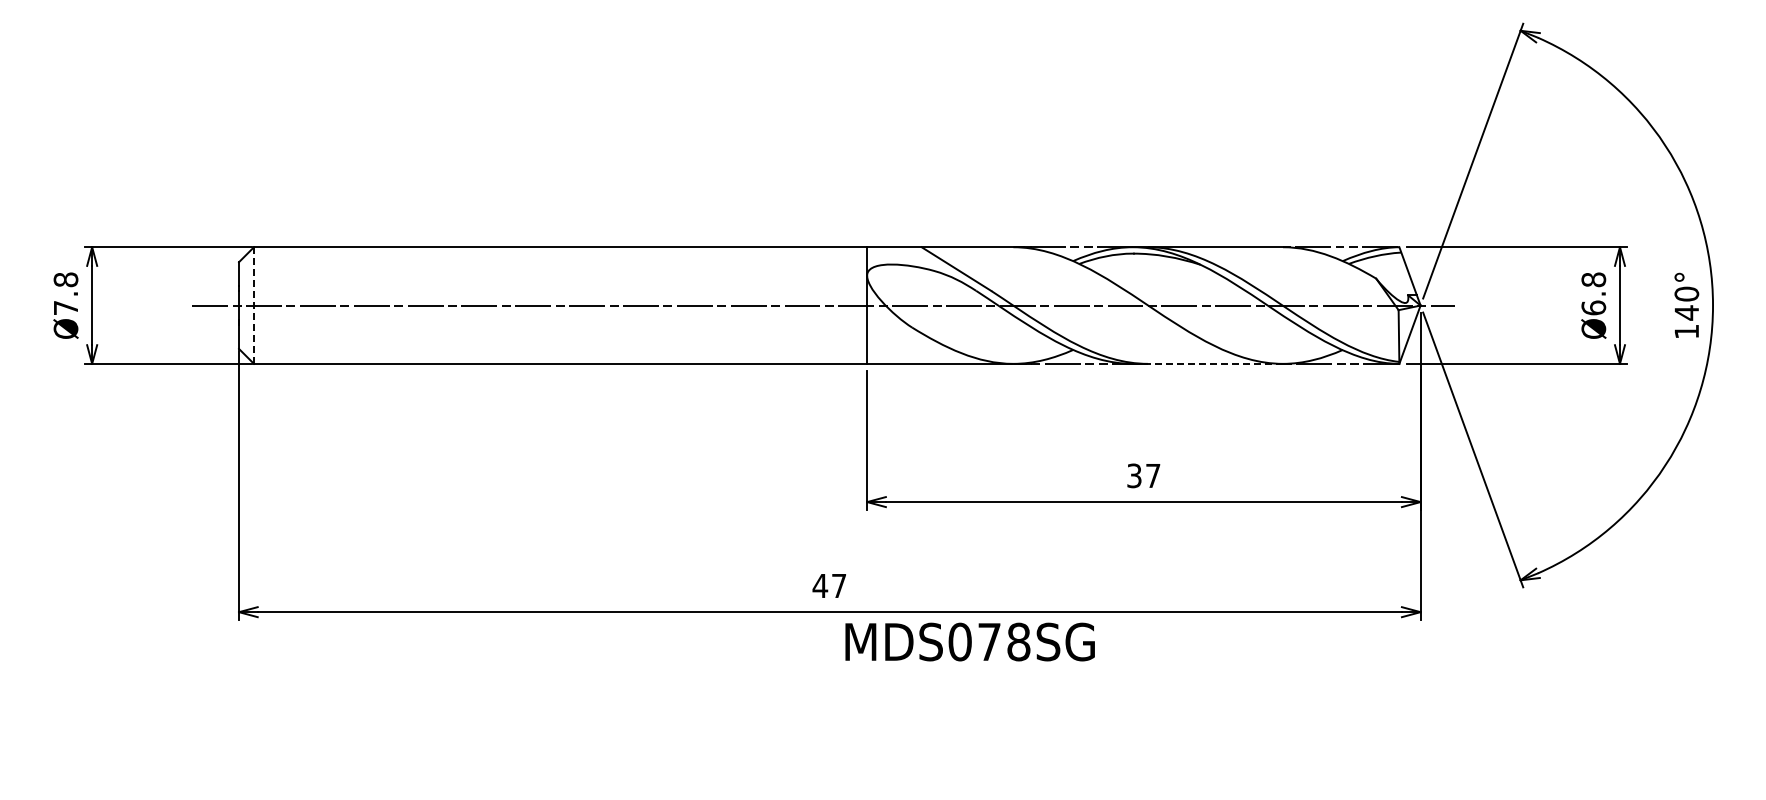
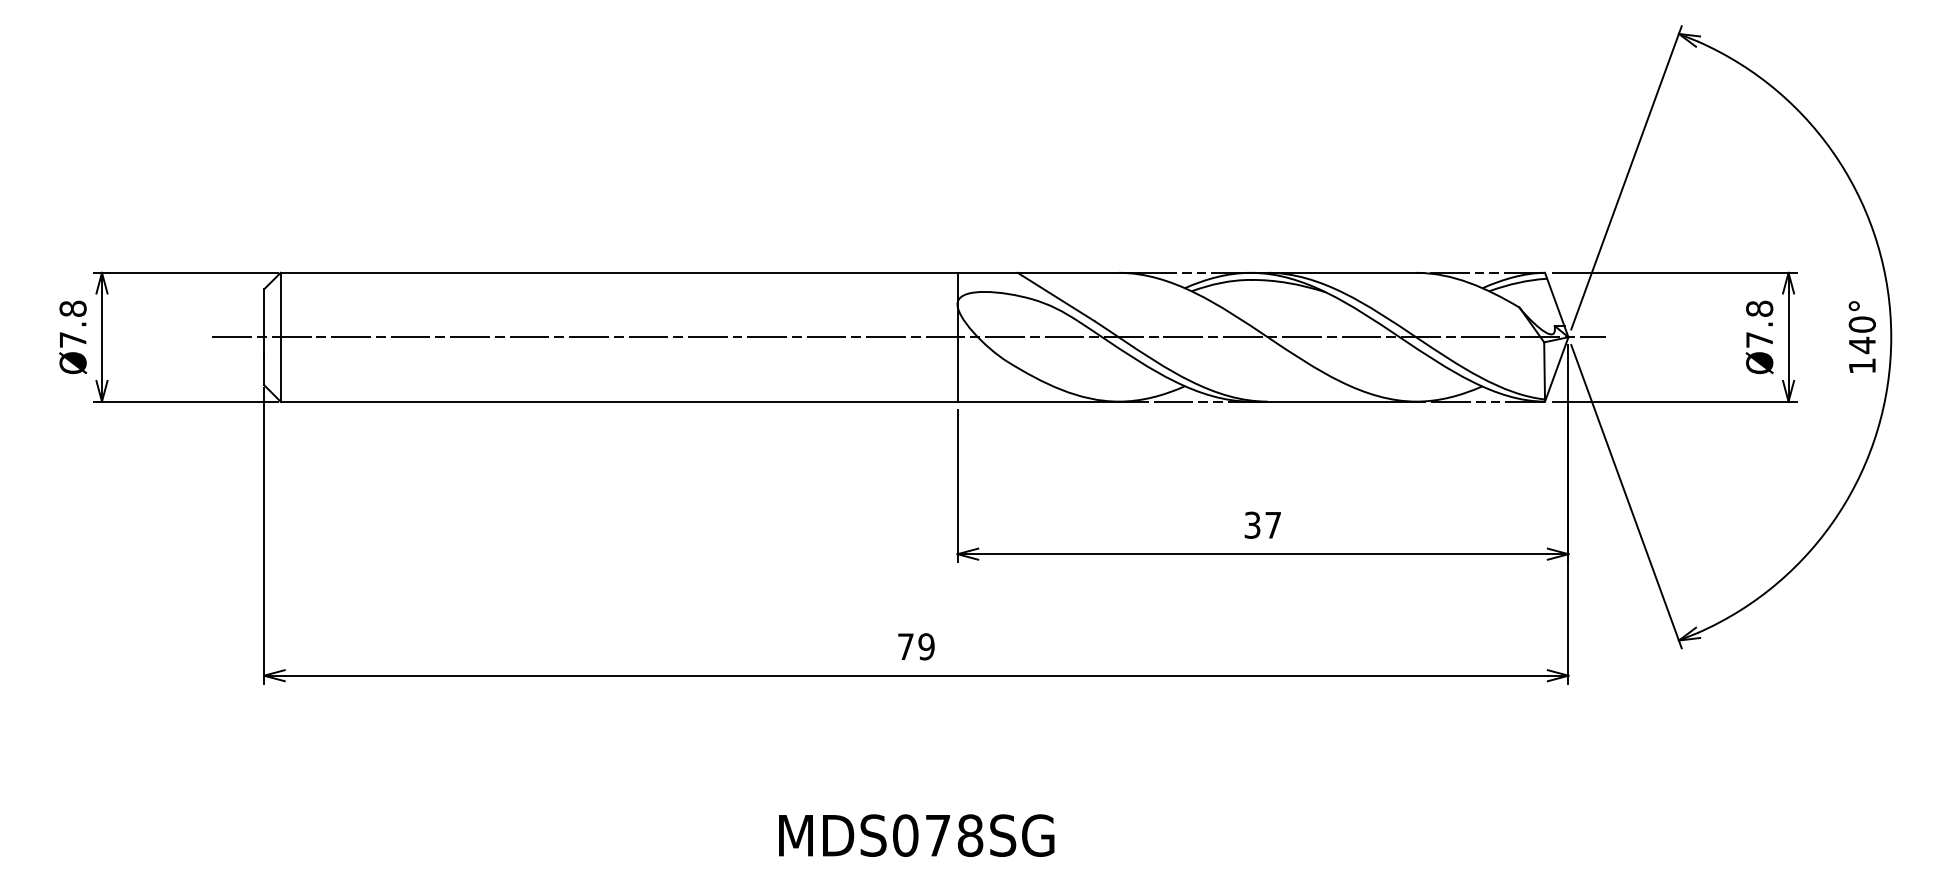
line: (254, 306) -> (281, 338), dashed -> solid
text: (1593, 307) -> (1759, 339), Ø6.8 -> Ø7.8
line: (1207, 363) -> (1333, 401), dashed -> solid
text: (829, 585) -> (915, 646), 47 -> 79
text: (969, 641) -> (915, 835), moved

